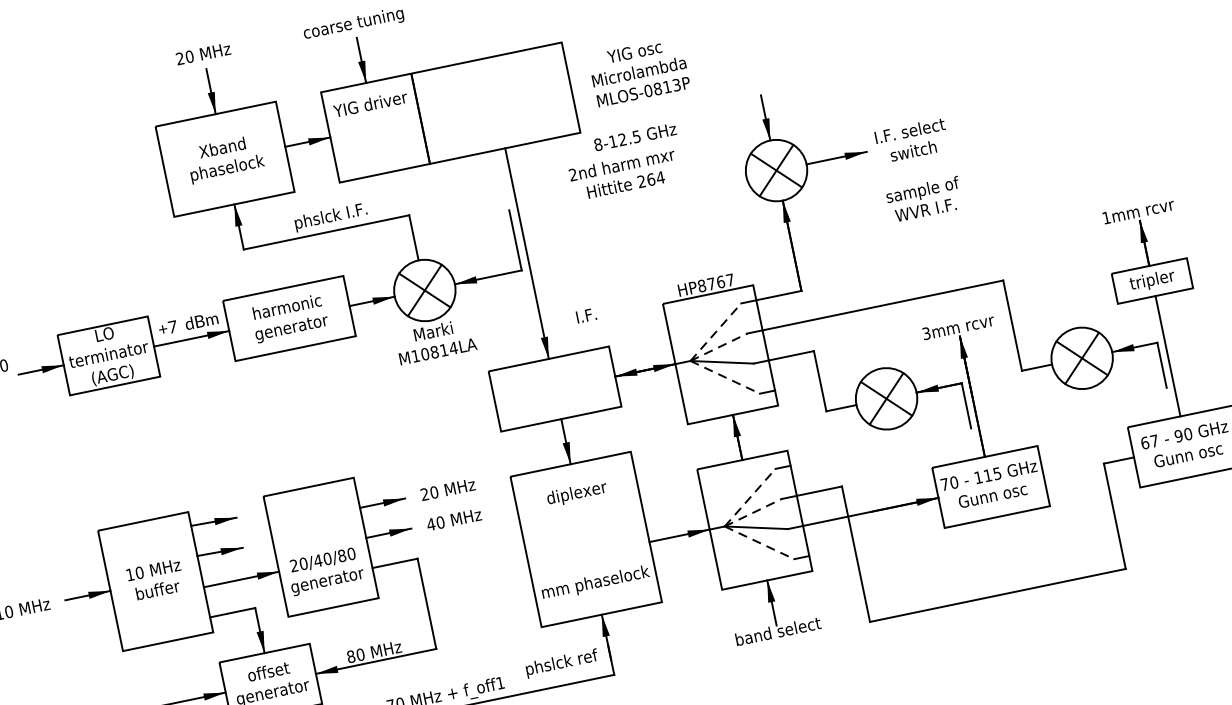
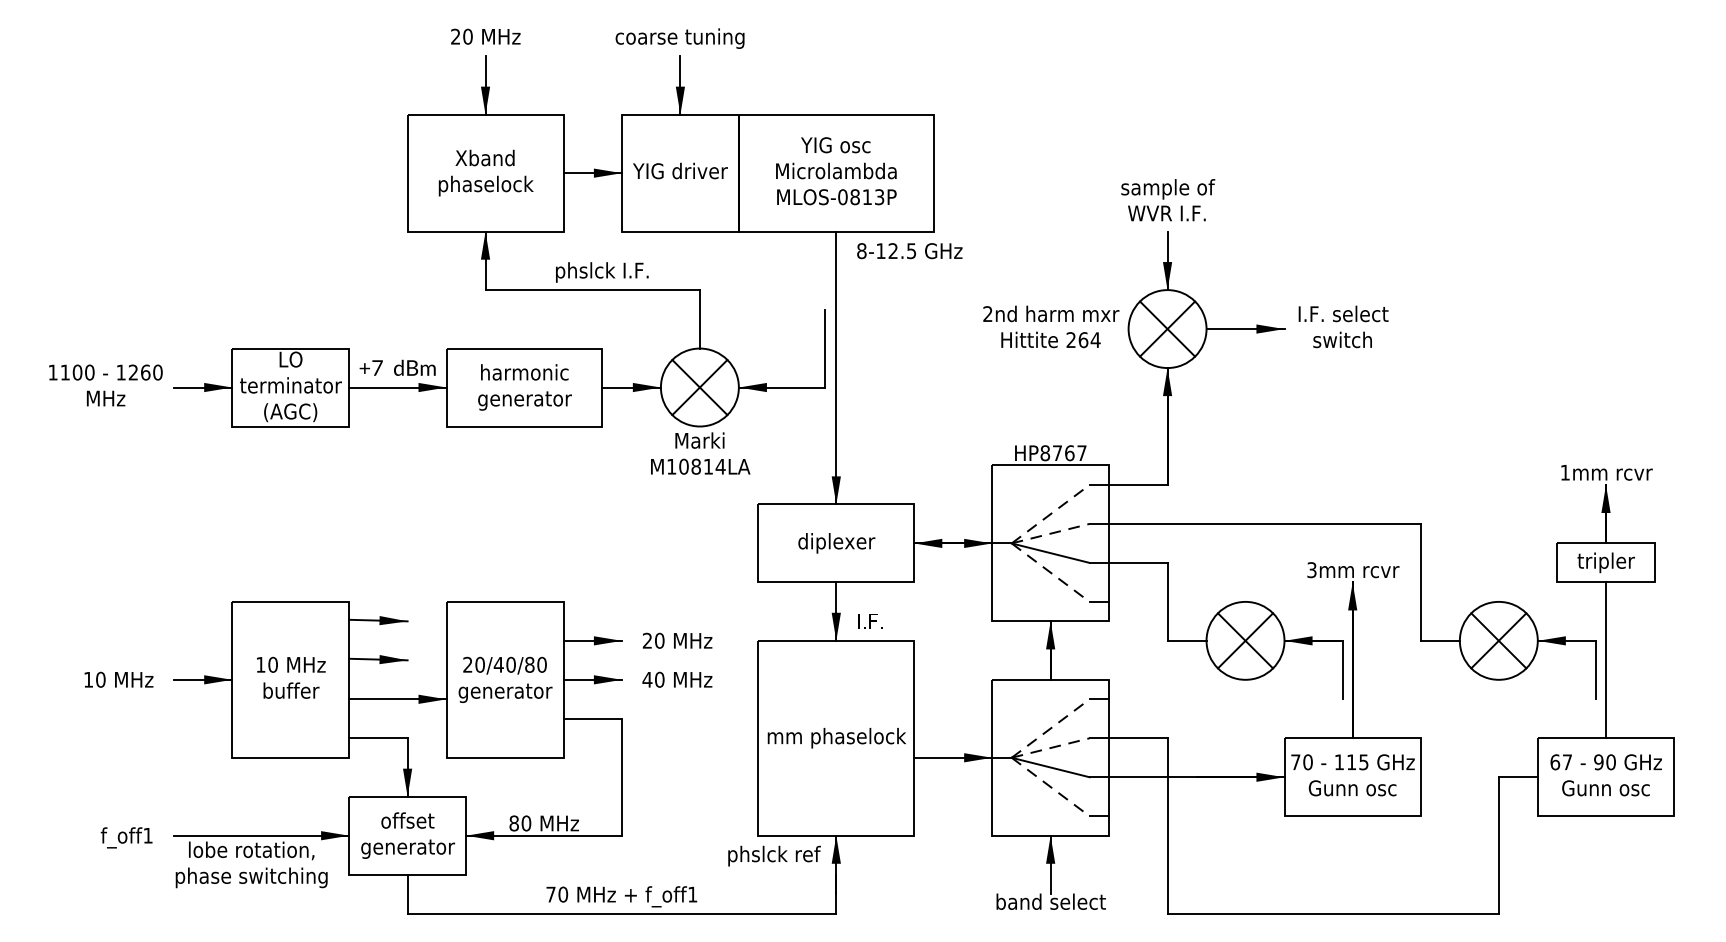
text: (639, 72) -> (836, 171), moved
text: (370, 103) -> (680, 170), moved
text: (635, 137) -> (909, 251), moved
text: (624, 174) -> (1051, 326), moved
text: (925, 199) -> (1168, 200), moved
text: (586, 315) -> (870, 621), moved
text: (576, 494) -> (836, 543), moved
text: (325, 571) -> (505, 679), moved
text: (595, 583) -> (836, 738), moved
text: (562, 663) -> (774, 855), moved

